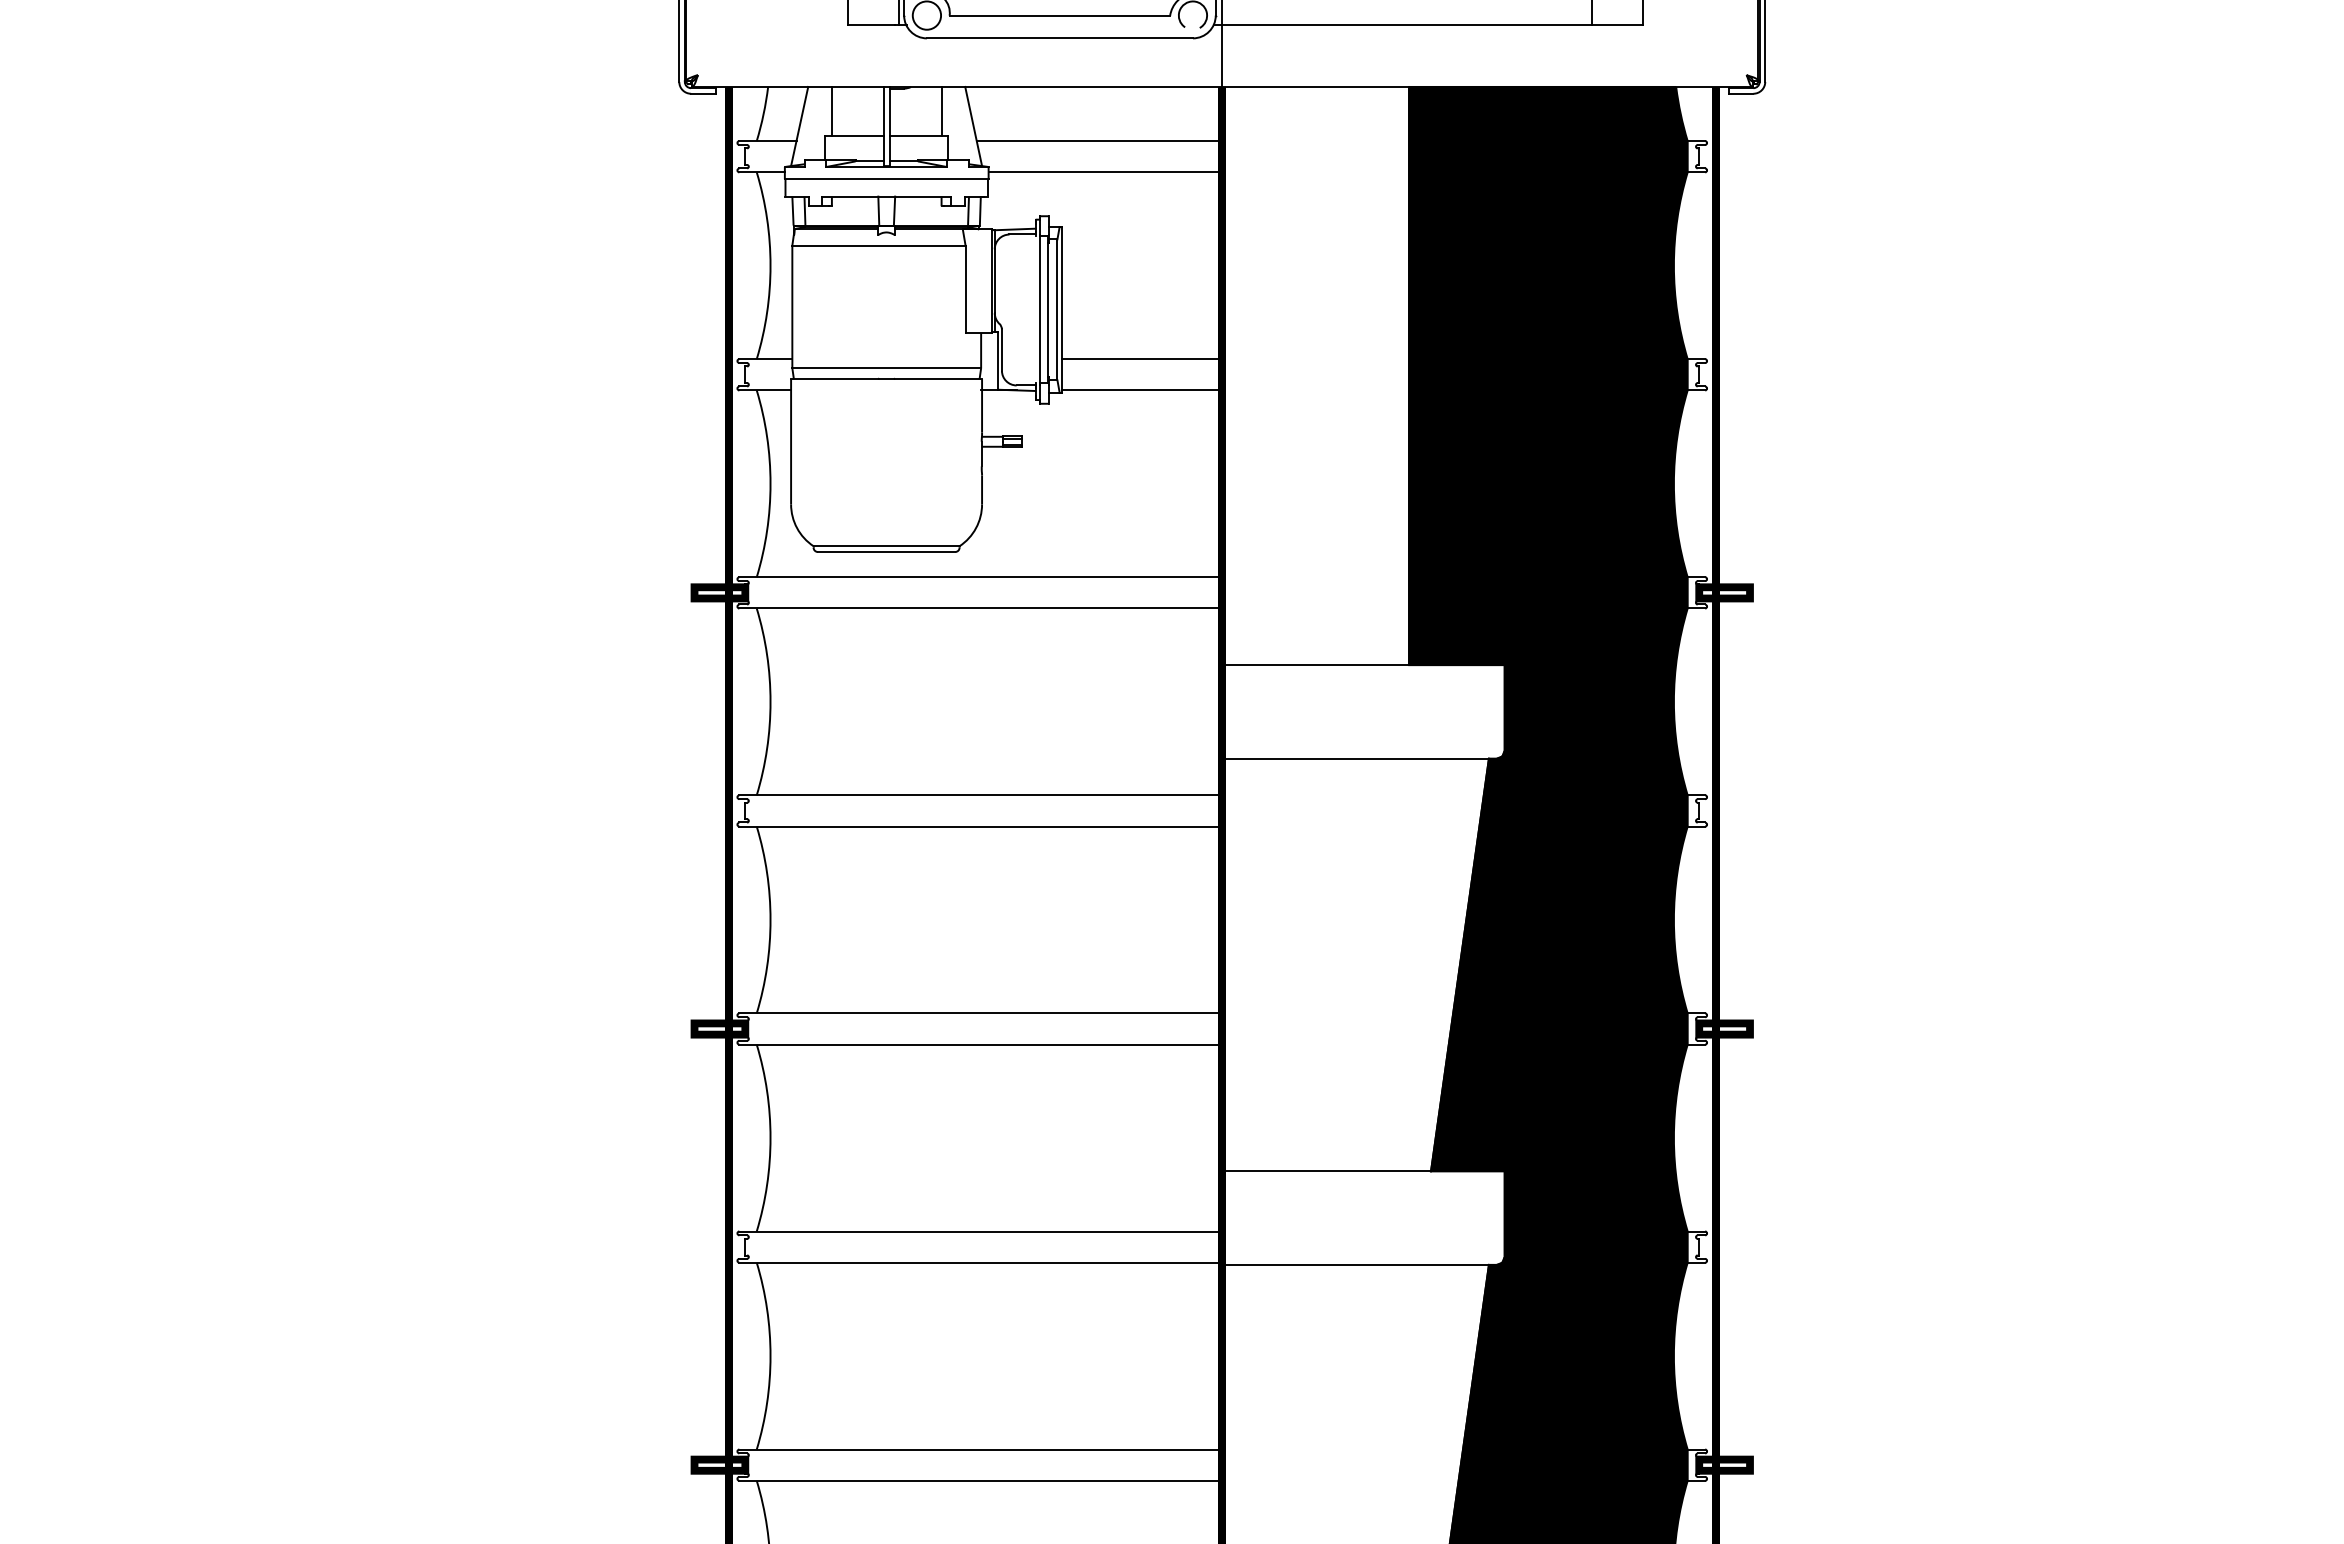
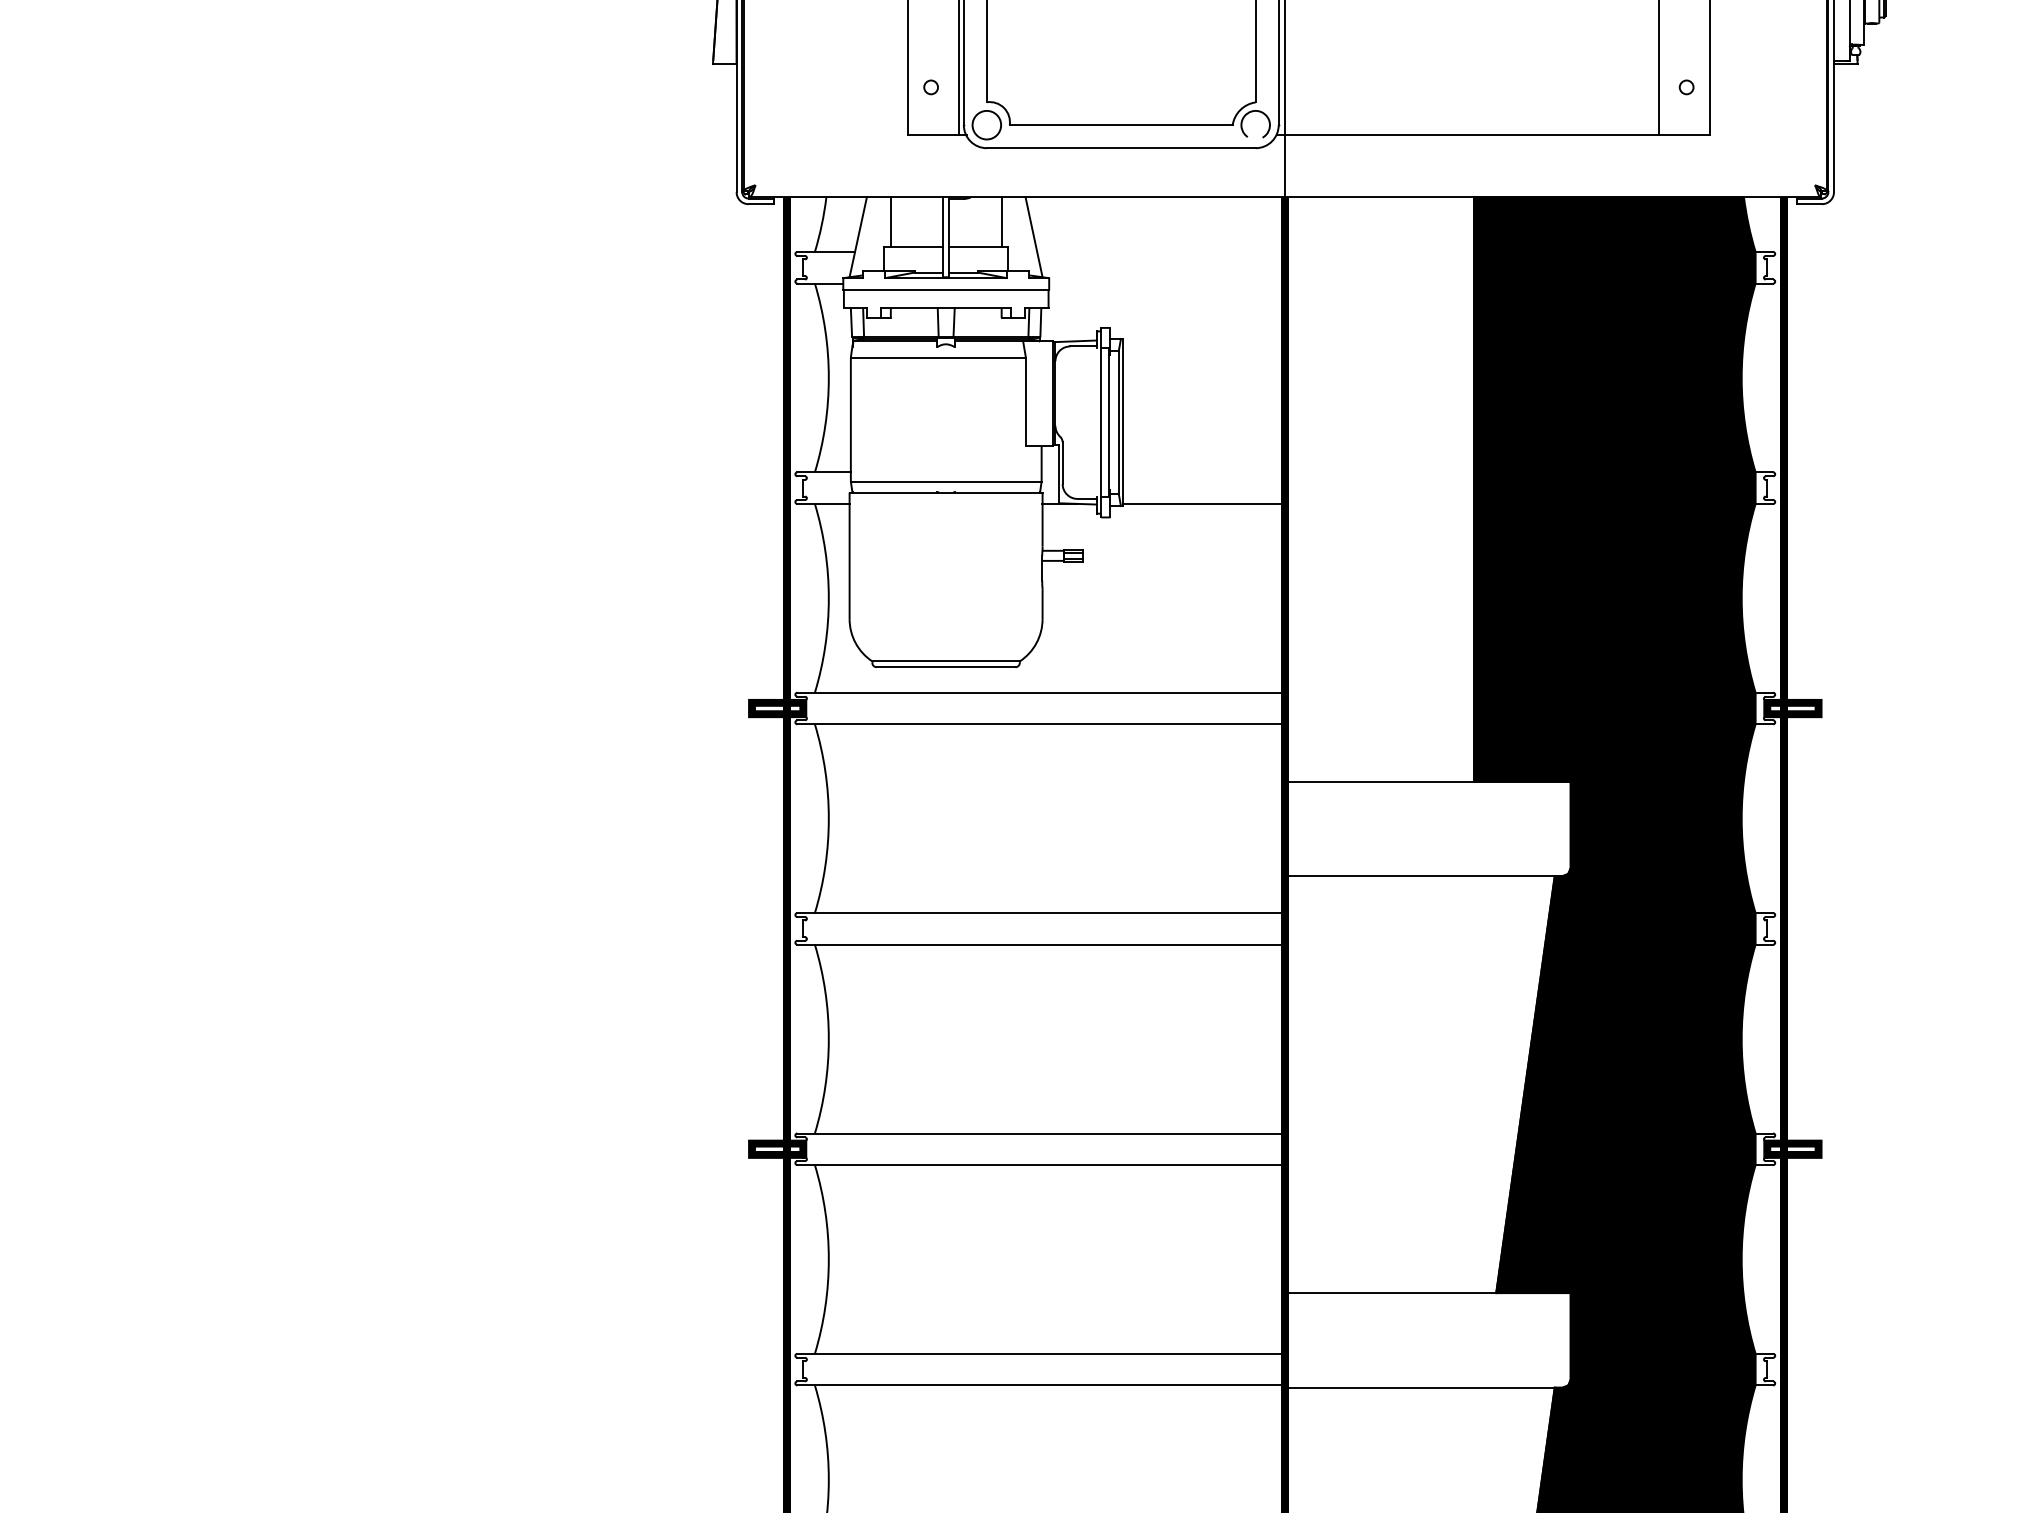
line: (1099, 141) -> (1161, 252), removed
line: (1105, 172) -> (1167, 283), removed
line: (1142, 359) -> (1204, 472), removed

